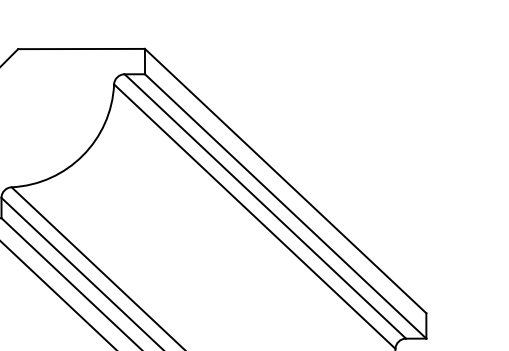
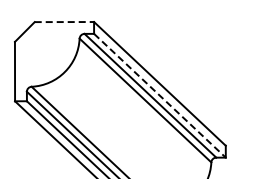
line: (81, 49) -> (64, 22), solid -> dashed
line: (286, 208) -> (160, 96), solid -> dashed

